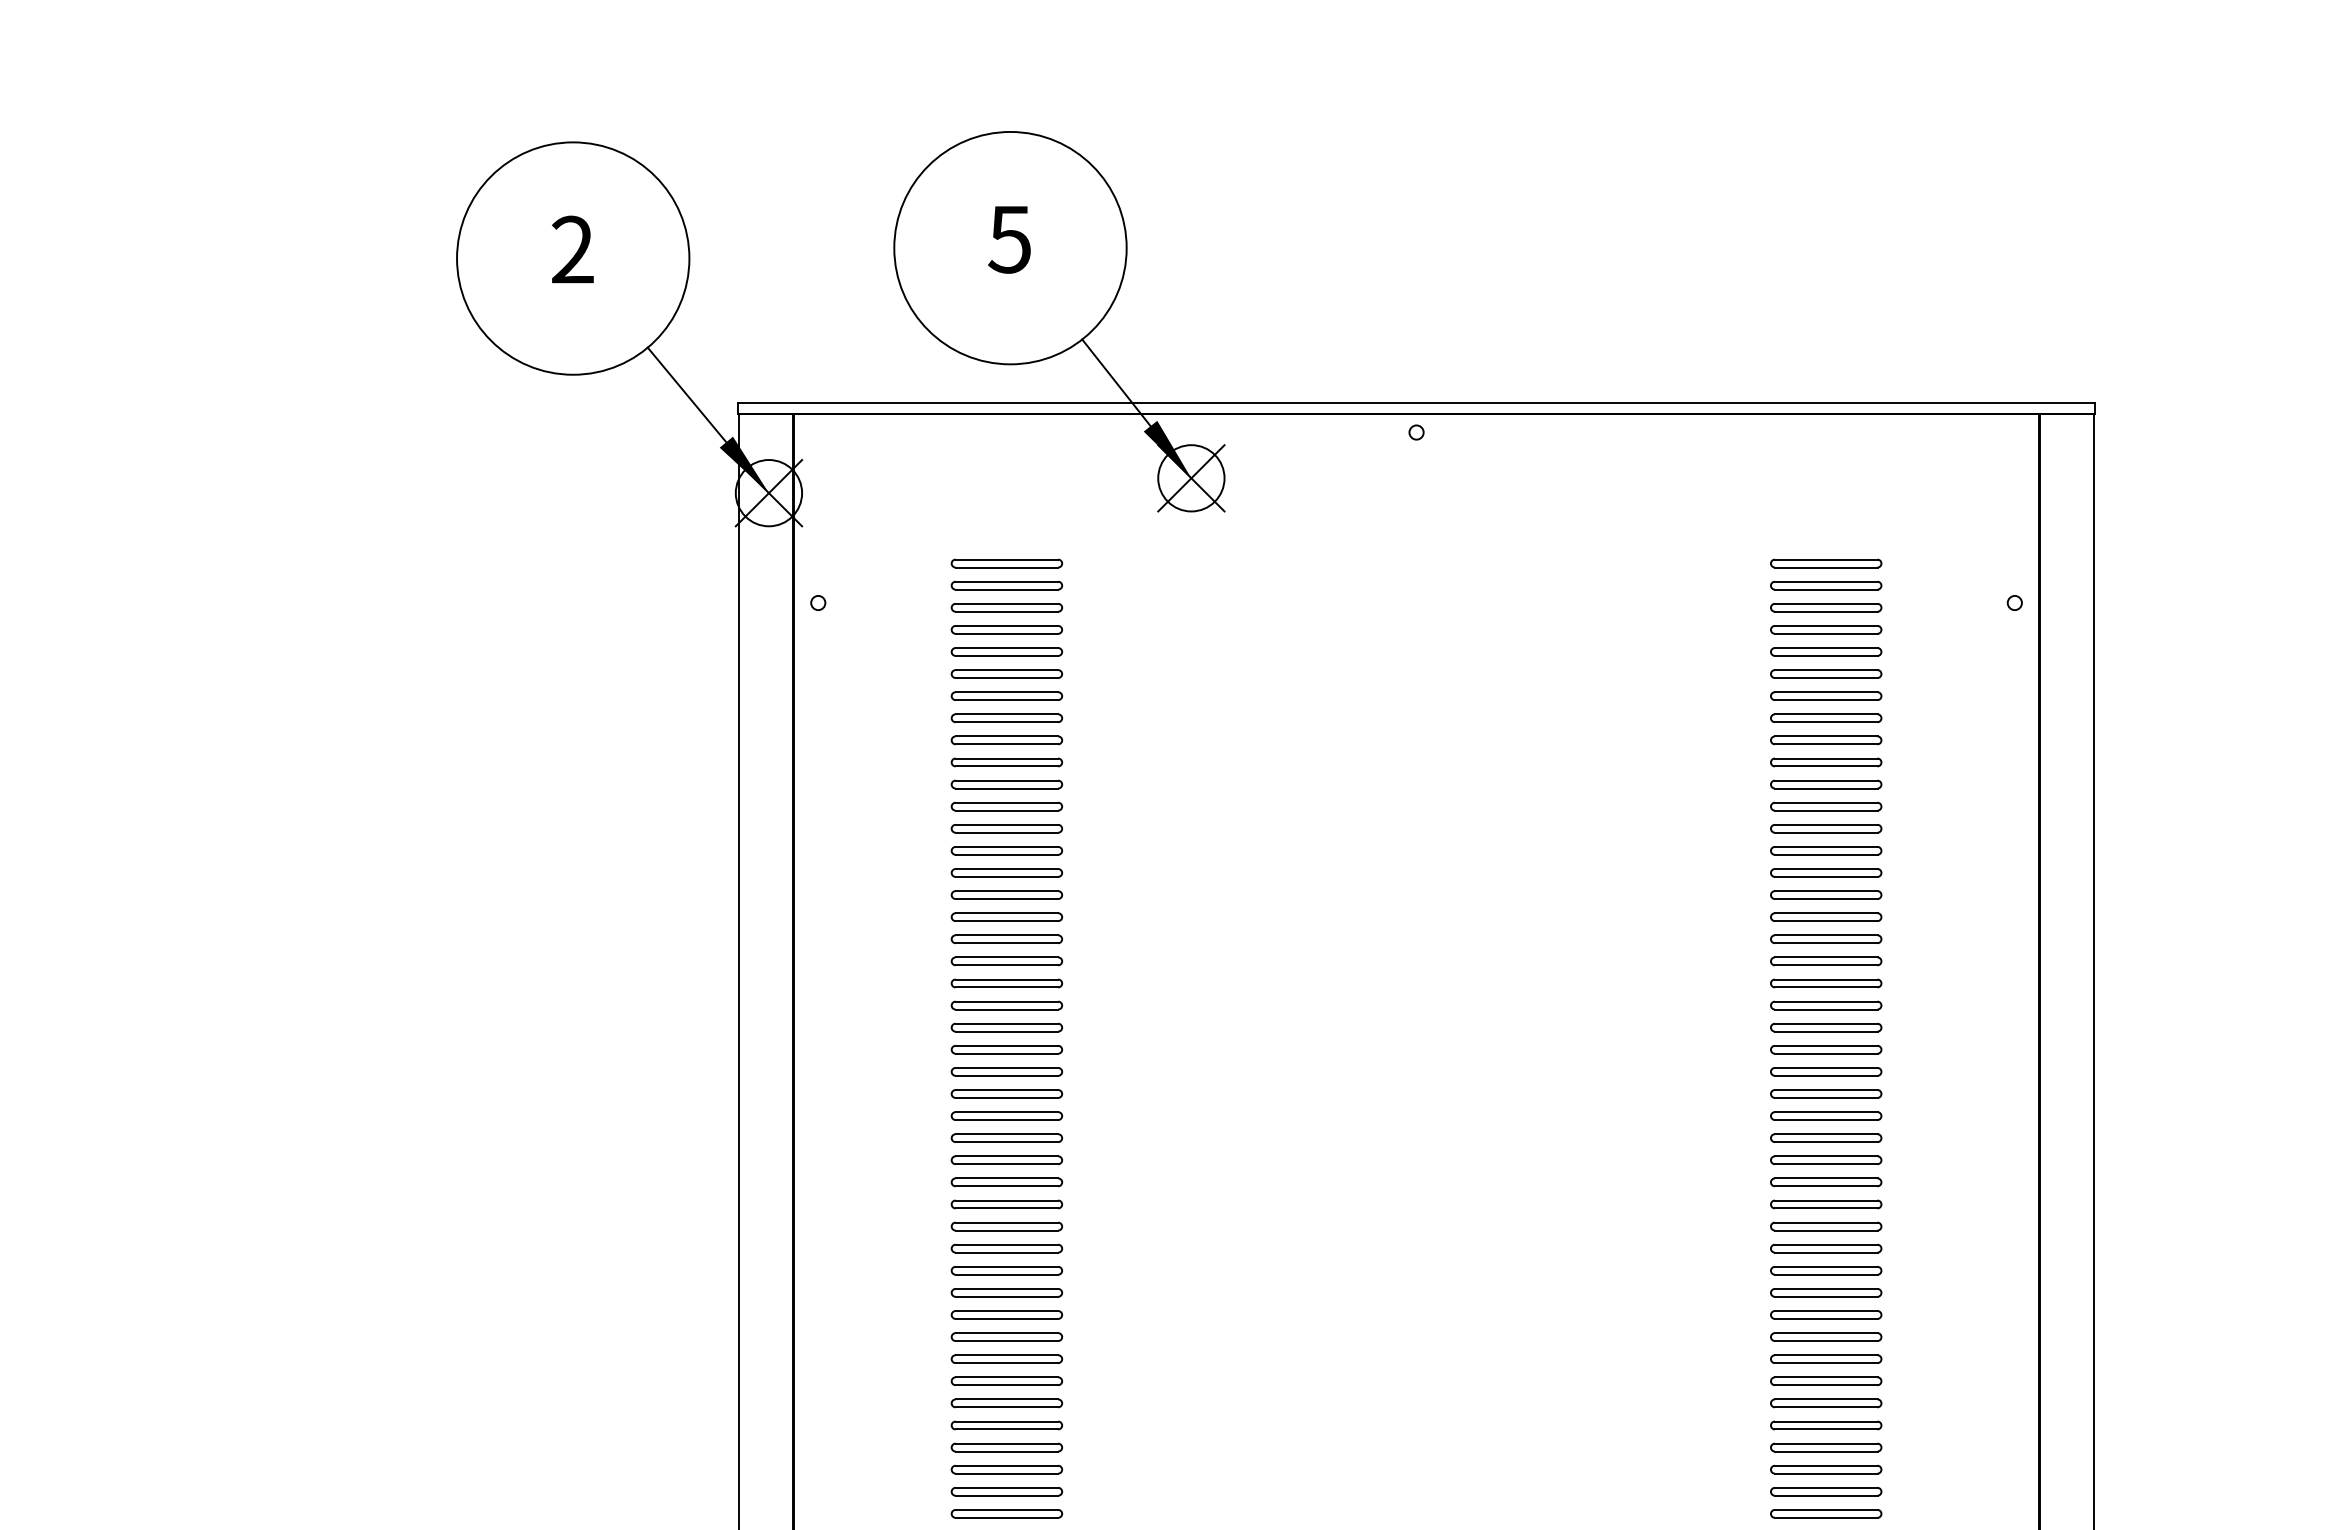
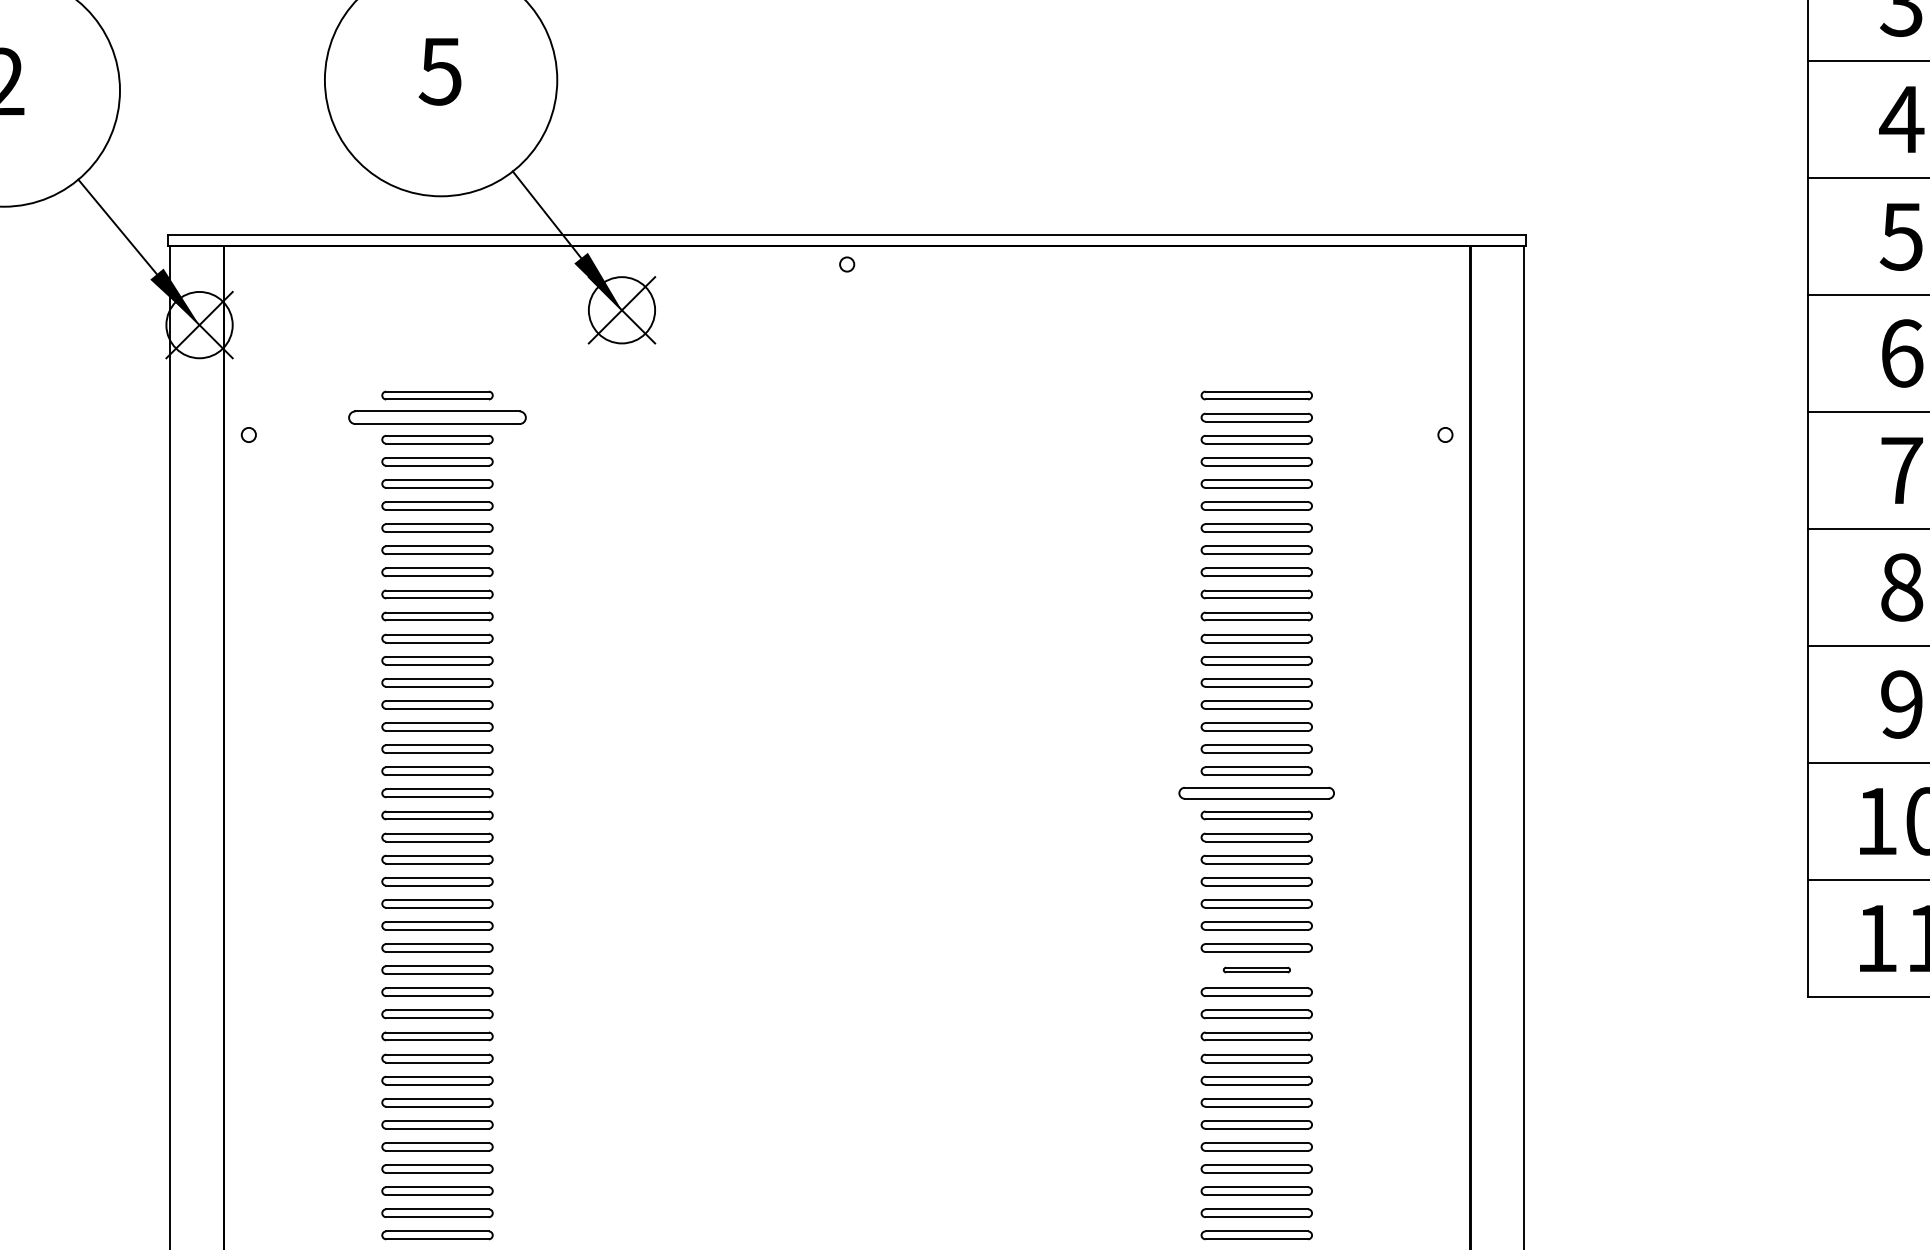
part: (1006, 585) -> (437, 417), size x1.6
part: (1826, 961) -> (1257, 793), size x1.4
part: (1826, 1137) -> (1257, 969), size x0.6

